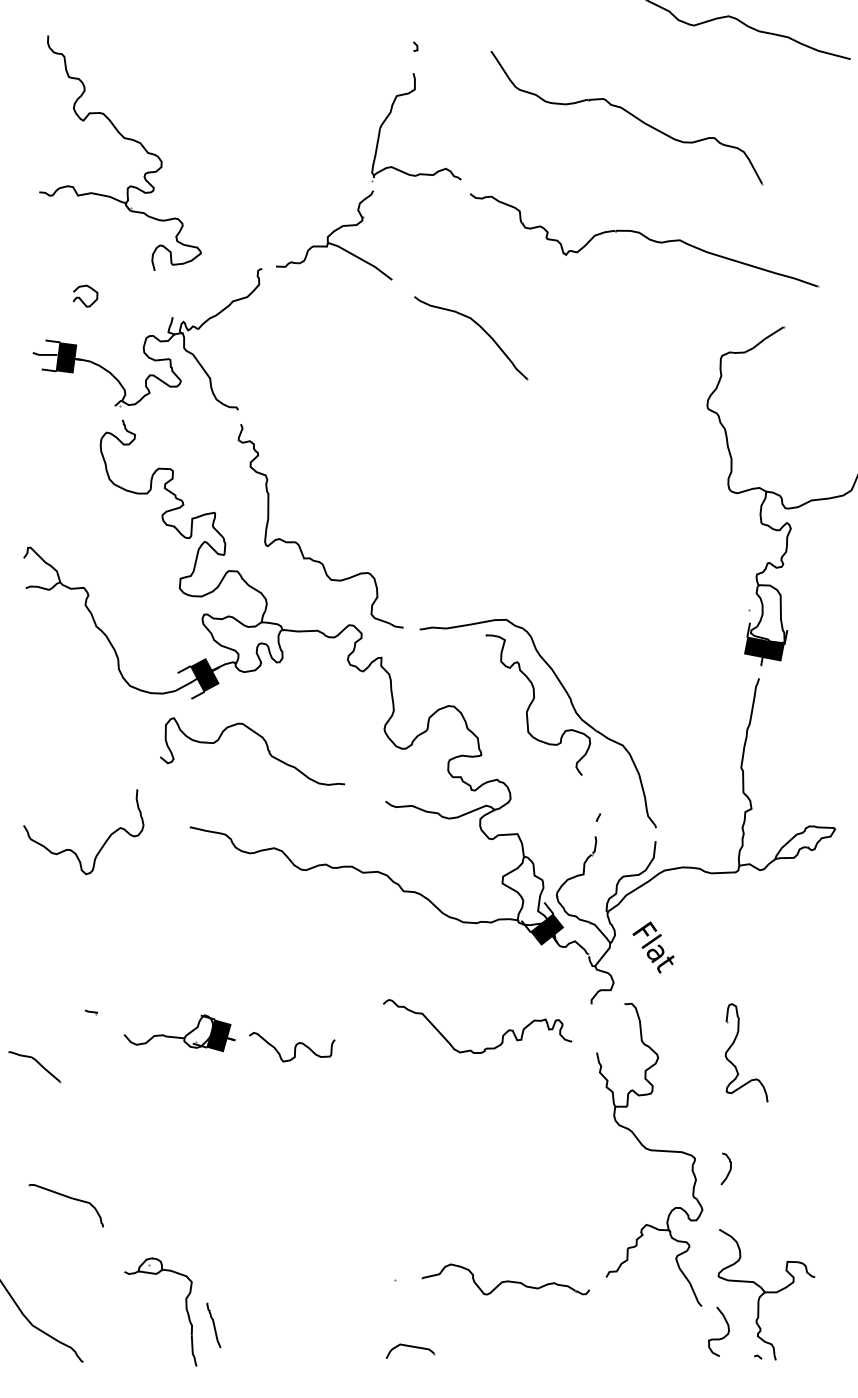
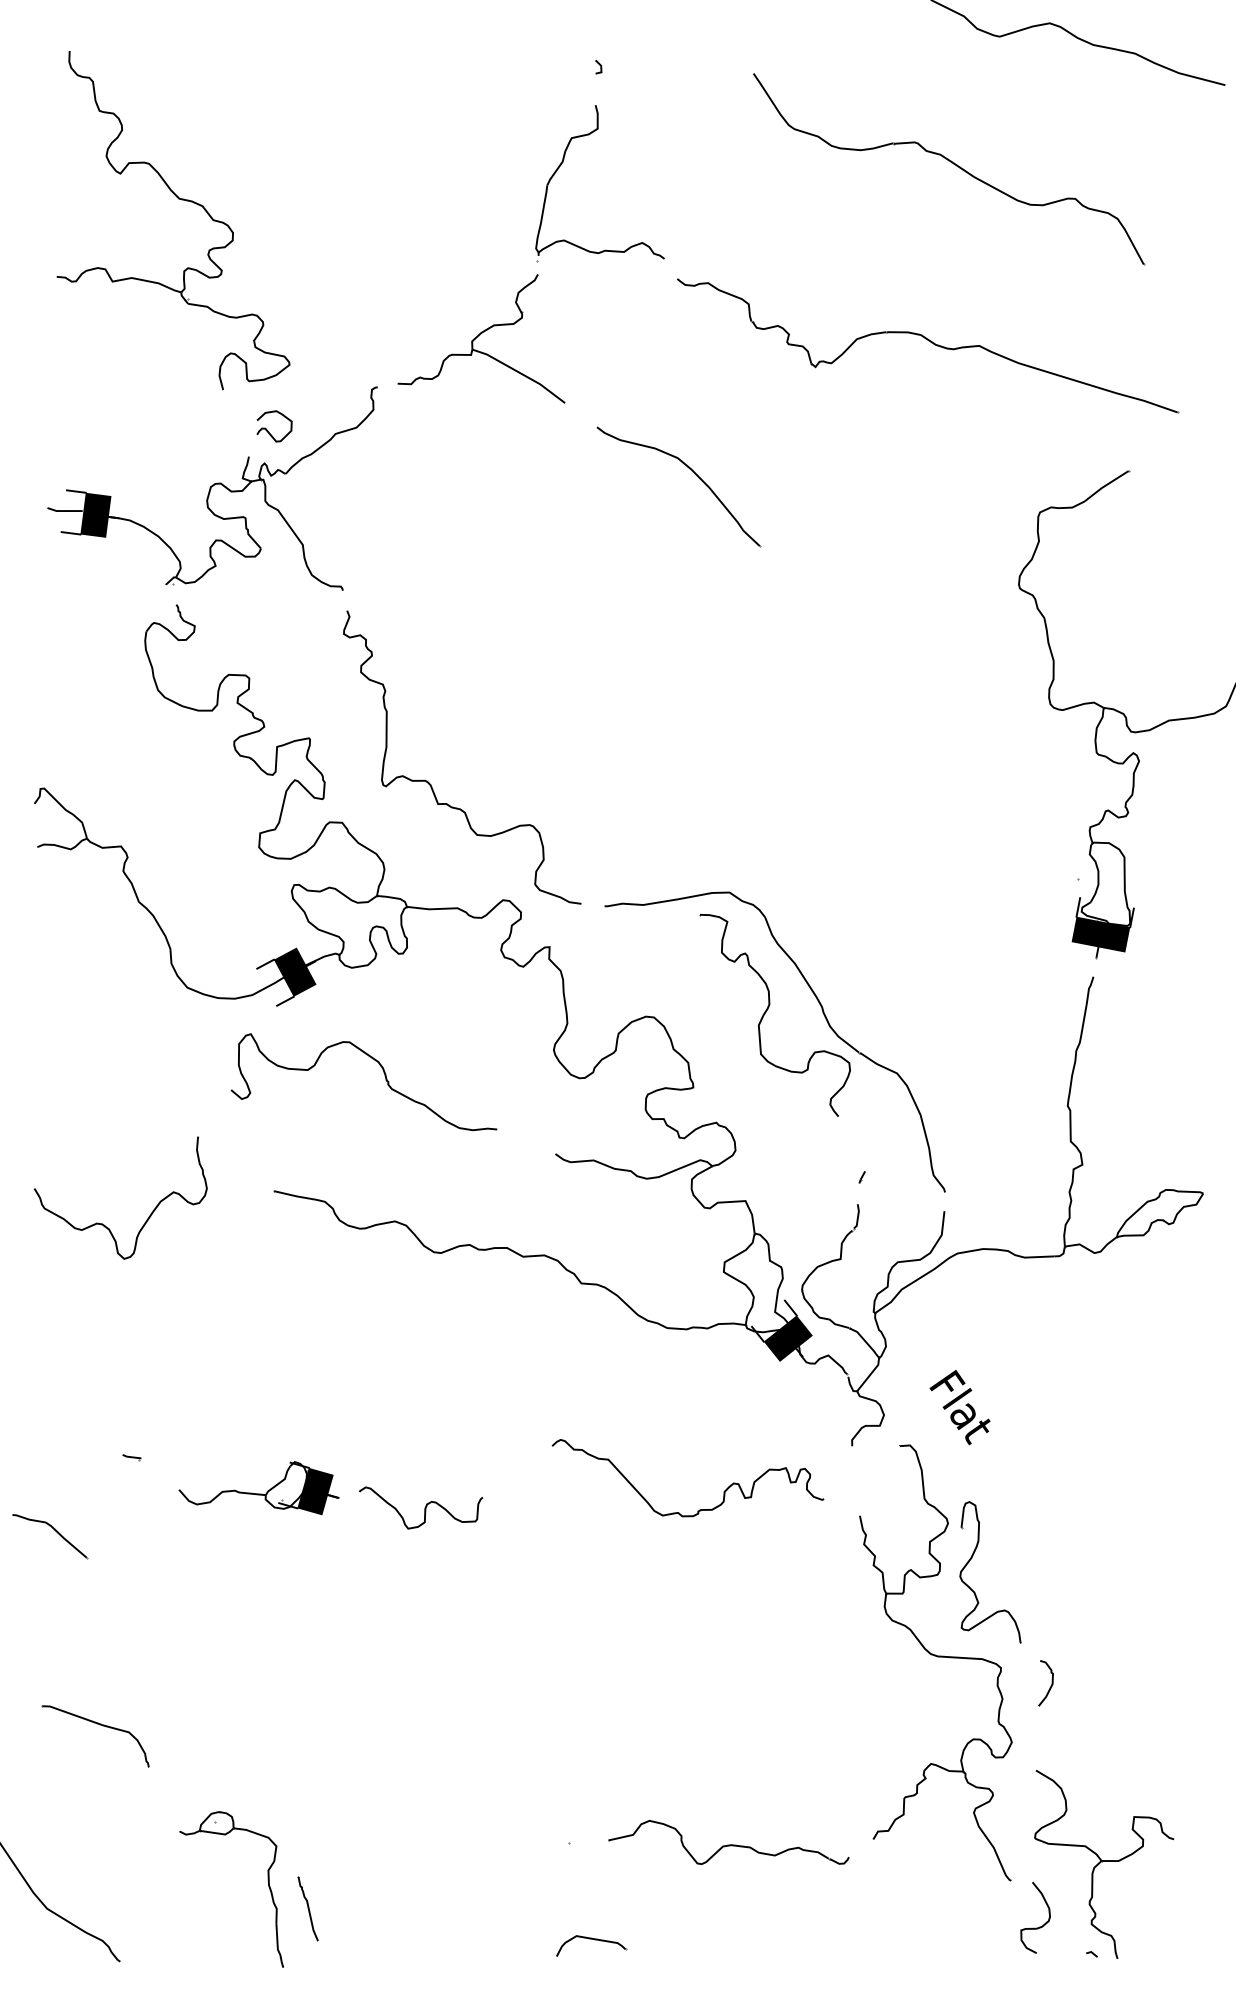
part: (626, 117) -> (948, 169), moved
curve: (80, 297) -> (267, 428), moved
text: (653, 947) -> (960, 1407), moved
part: (734, 1043) -> (972, 1558), moved

